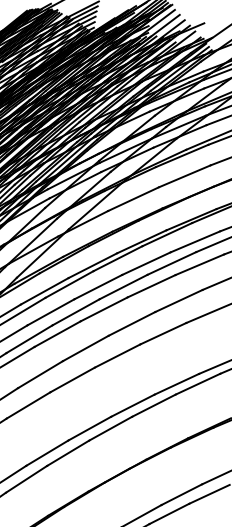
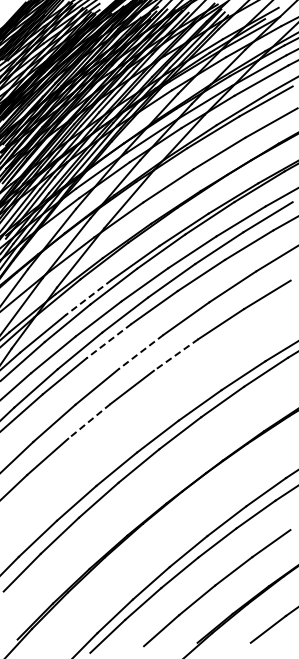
line: (44, 291) -> (88, 297), solid -> dashed
line: (57, 334) -> (108, 341), solid -> dashed
line: (85, 348) -> (140, 352), solid -> dashed
line: (116, 356) -> (175, 355), solid -> dashed
line: (28, 405) -> (89, 421), solid -> dashed

